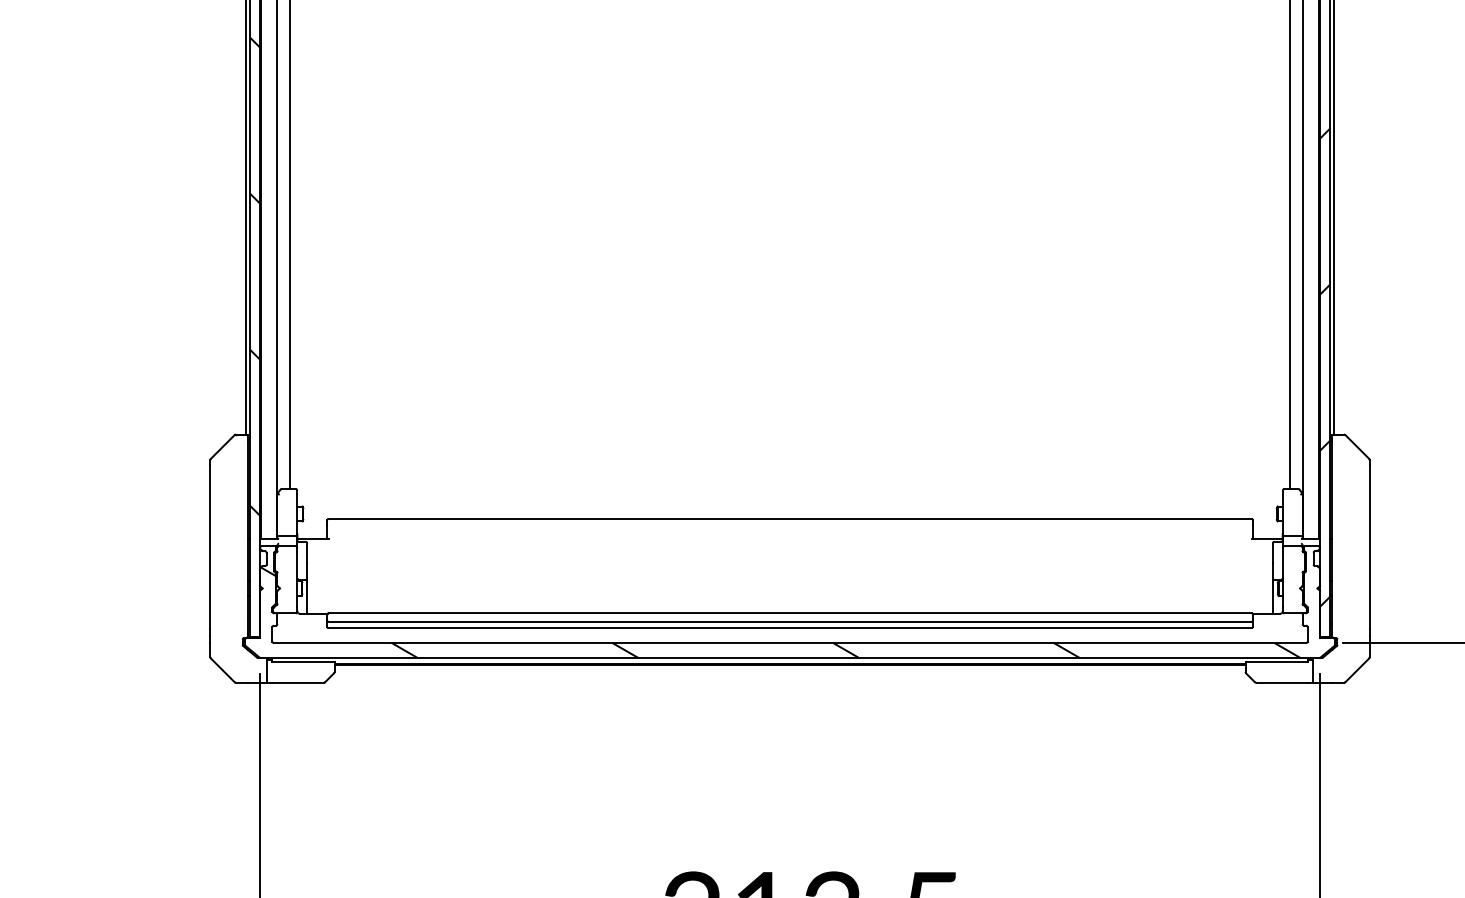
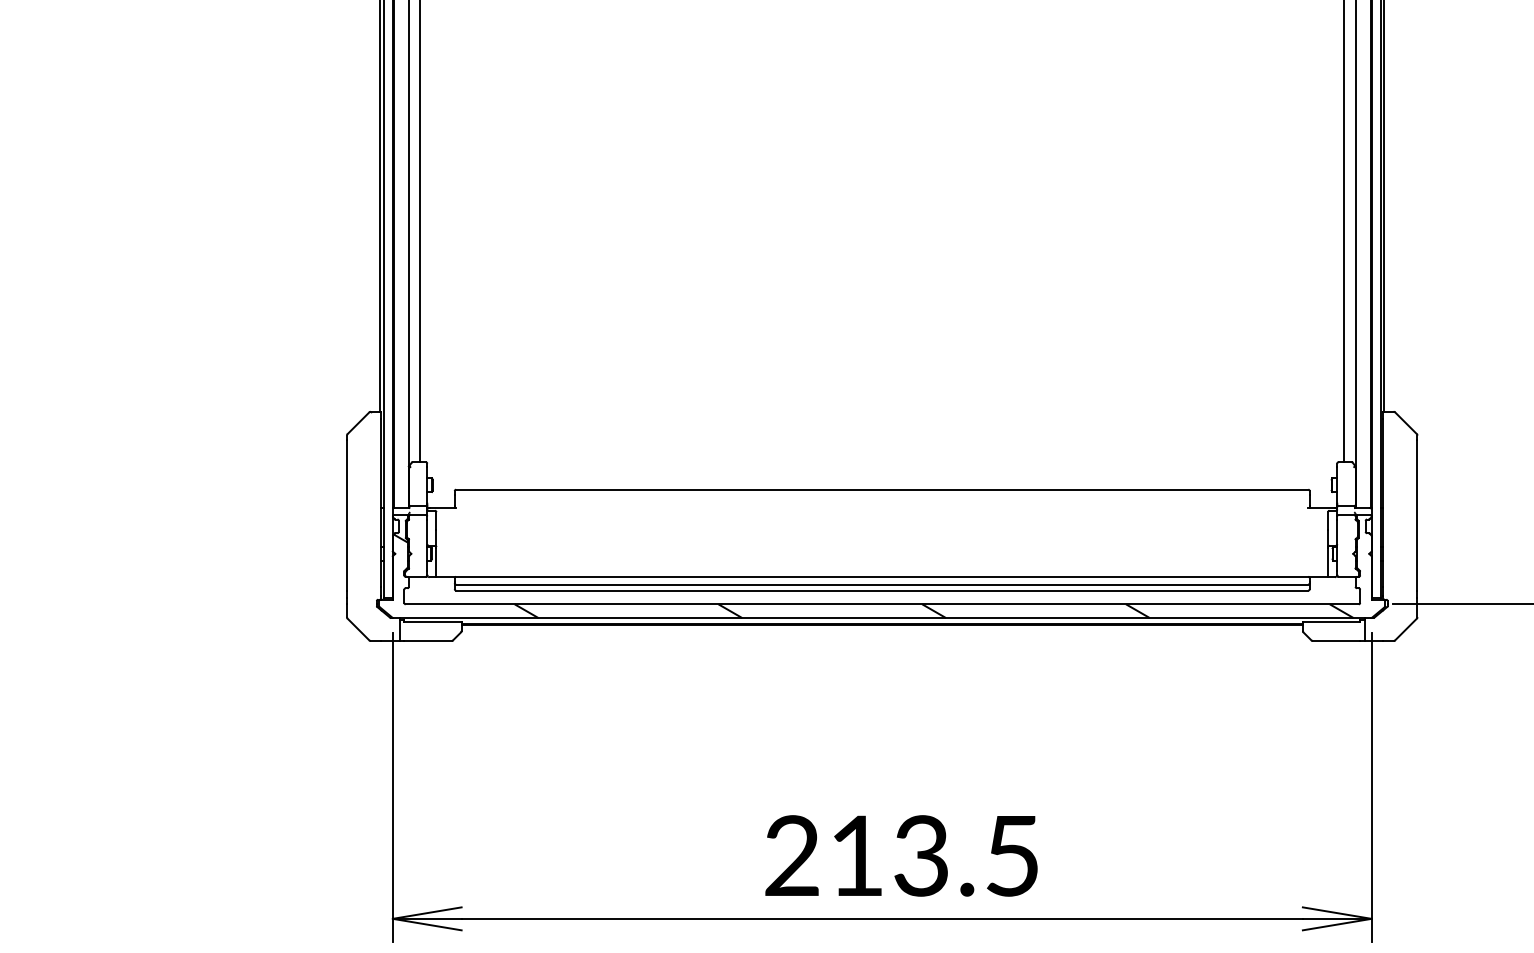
hatch: (254, 276) -> (387, 265), removed
hatch: (1324, 367) -> (1375, 349), removed

